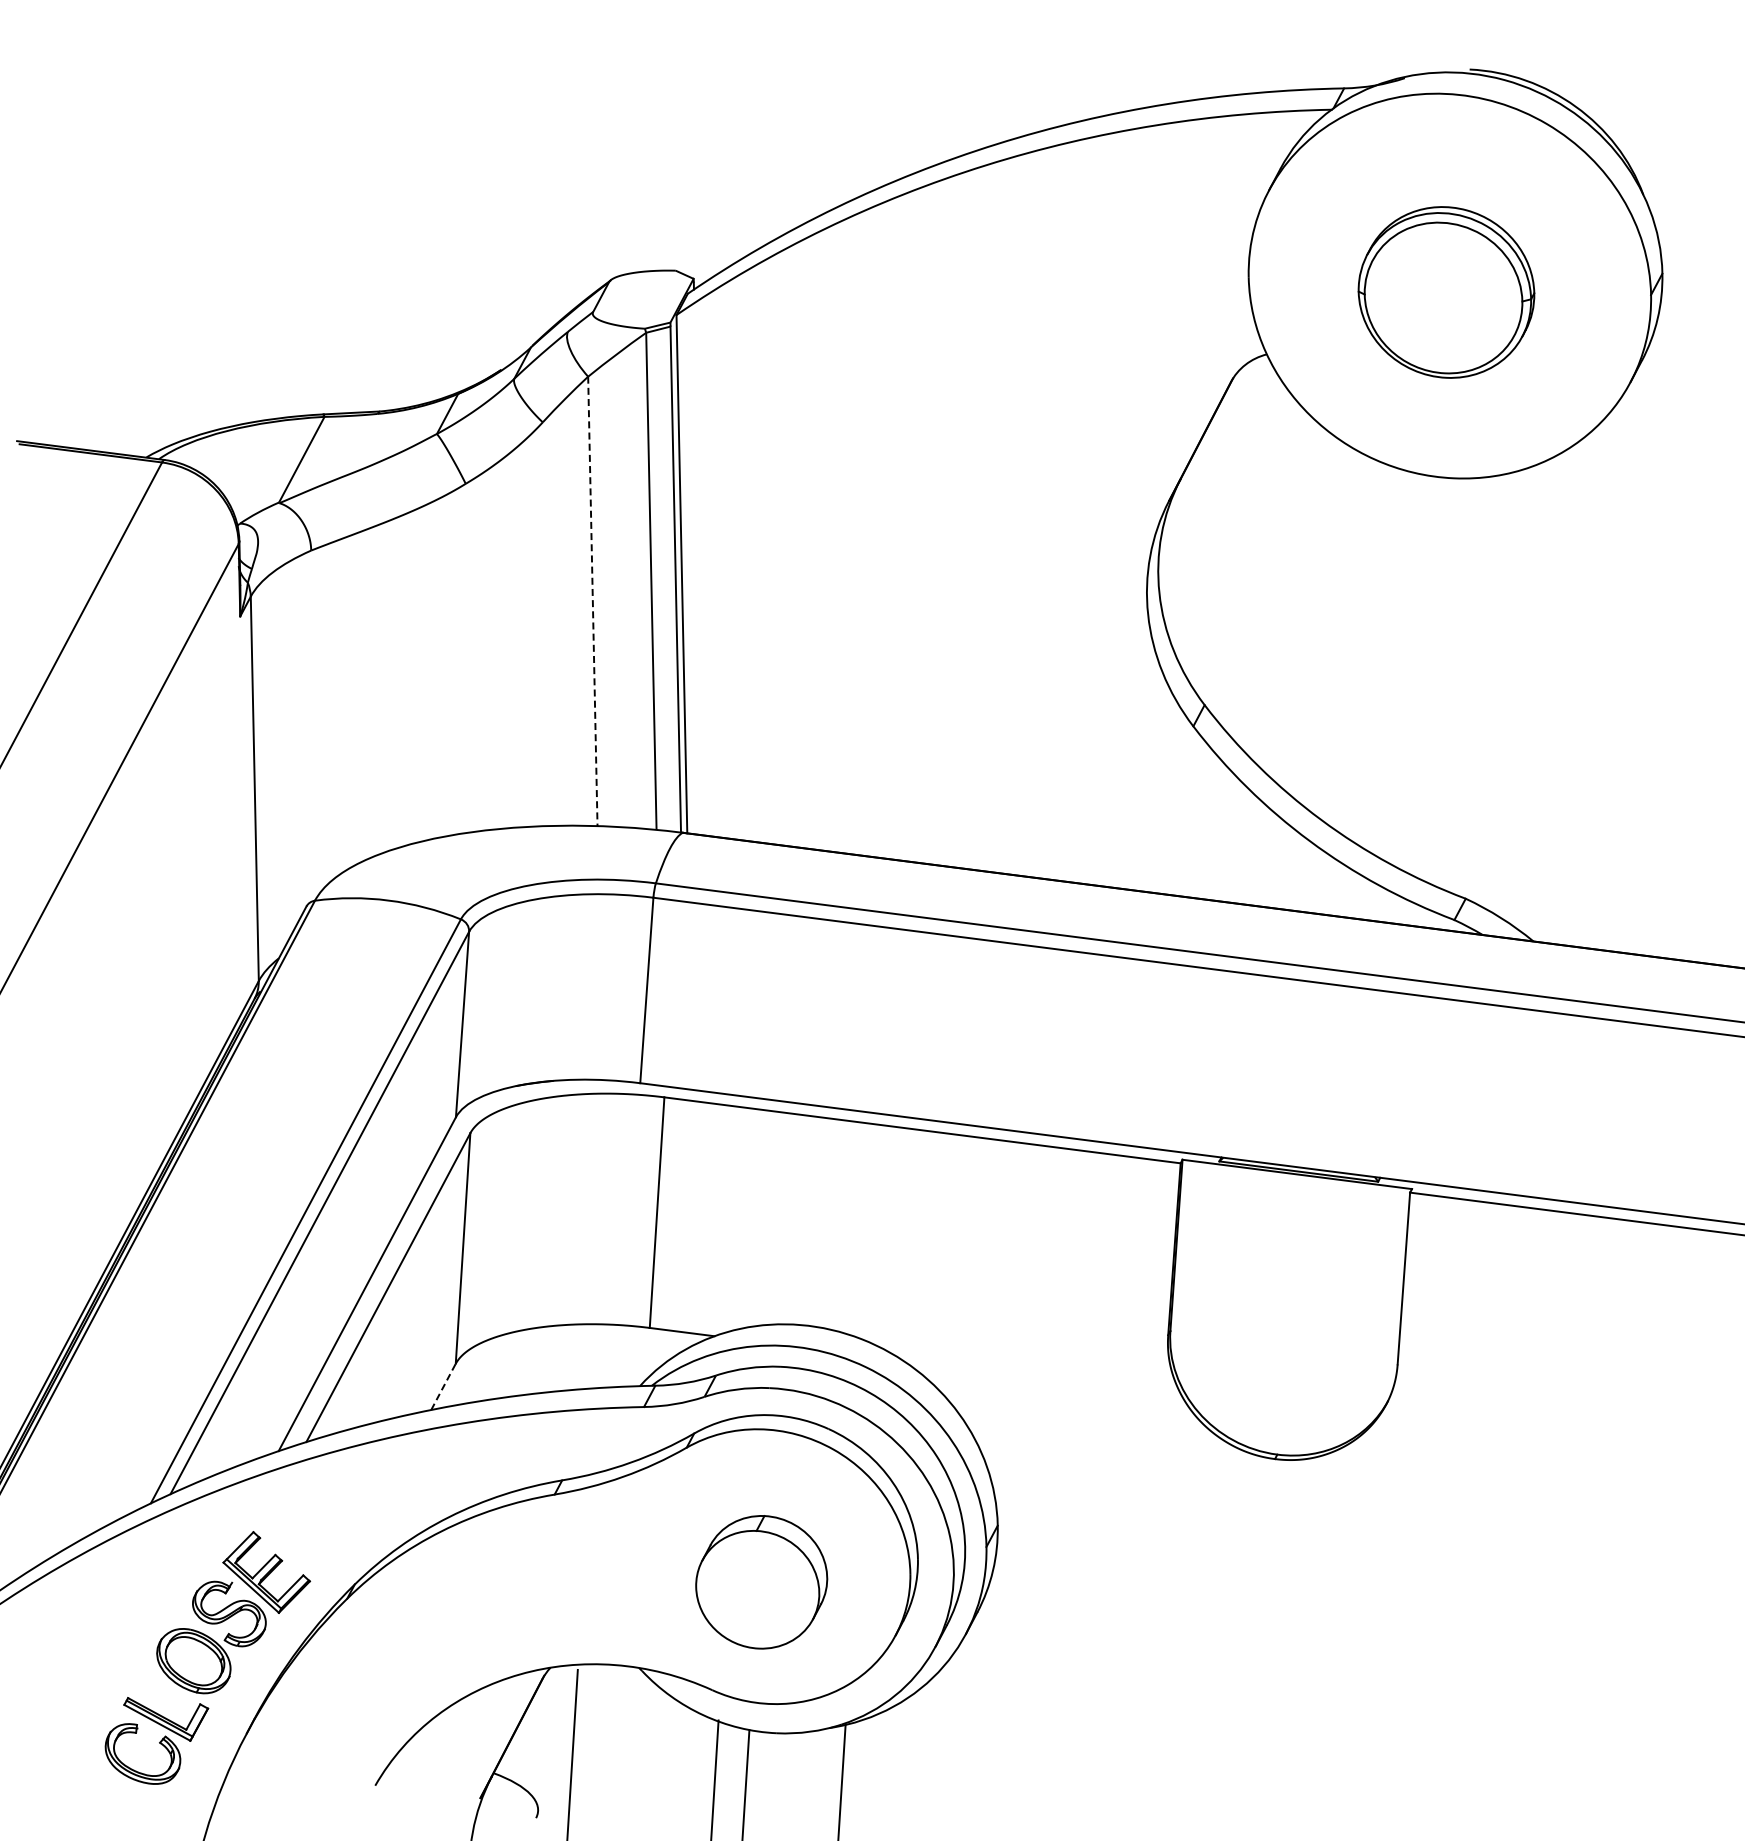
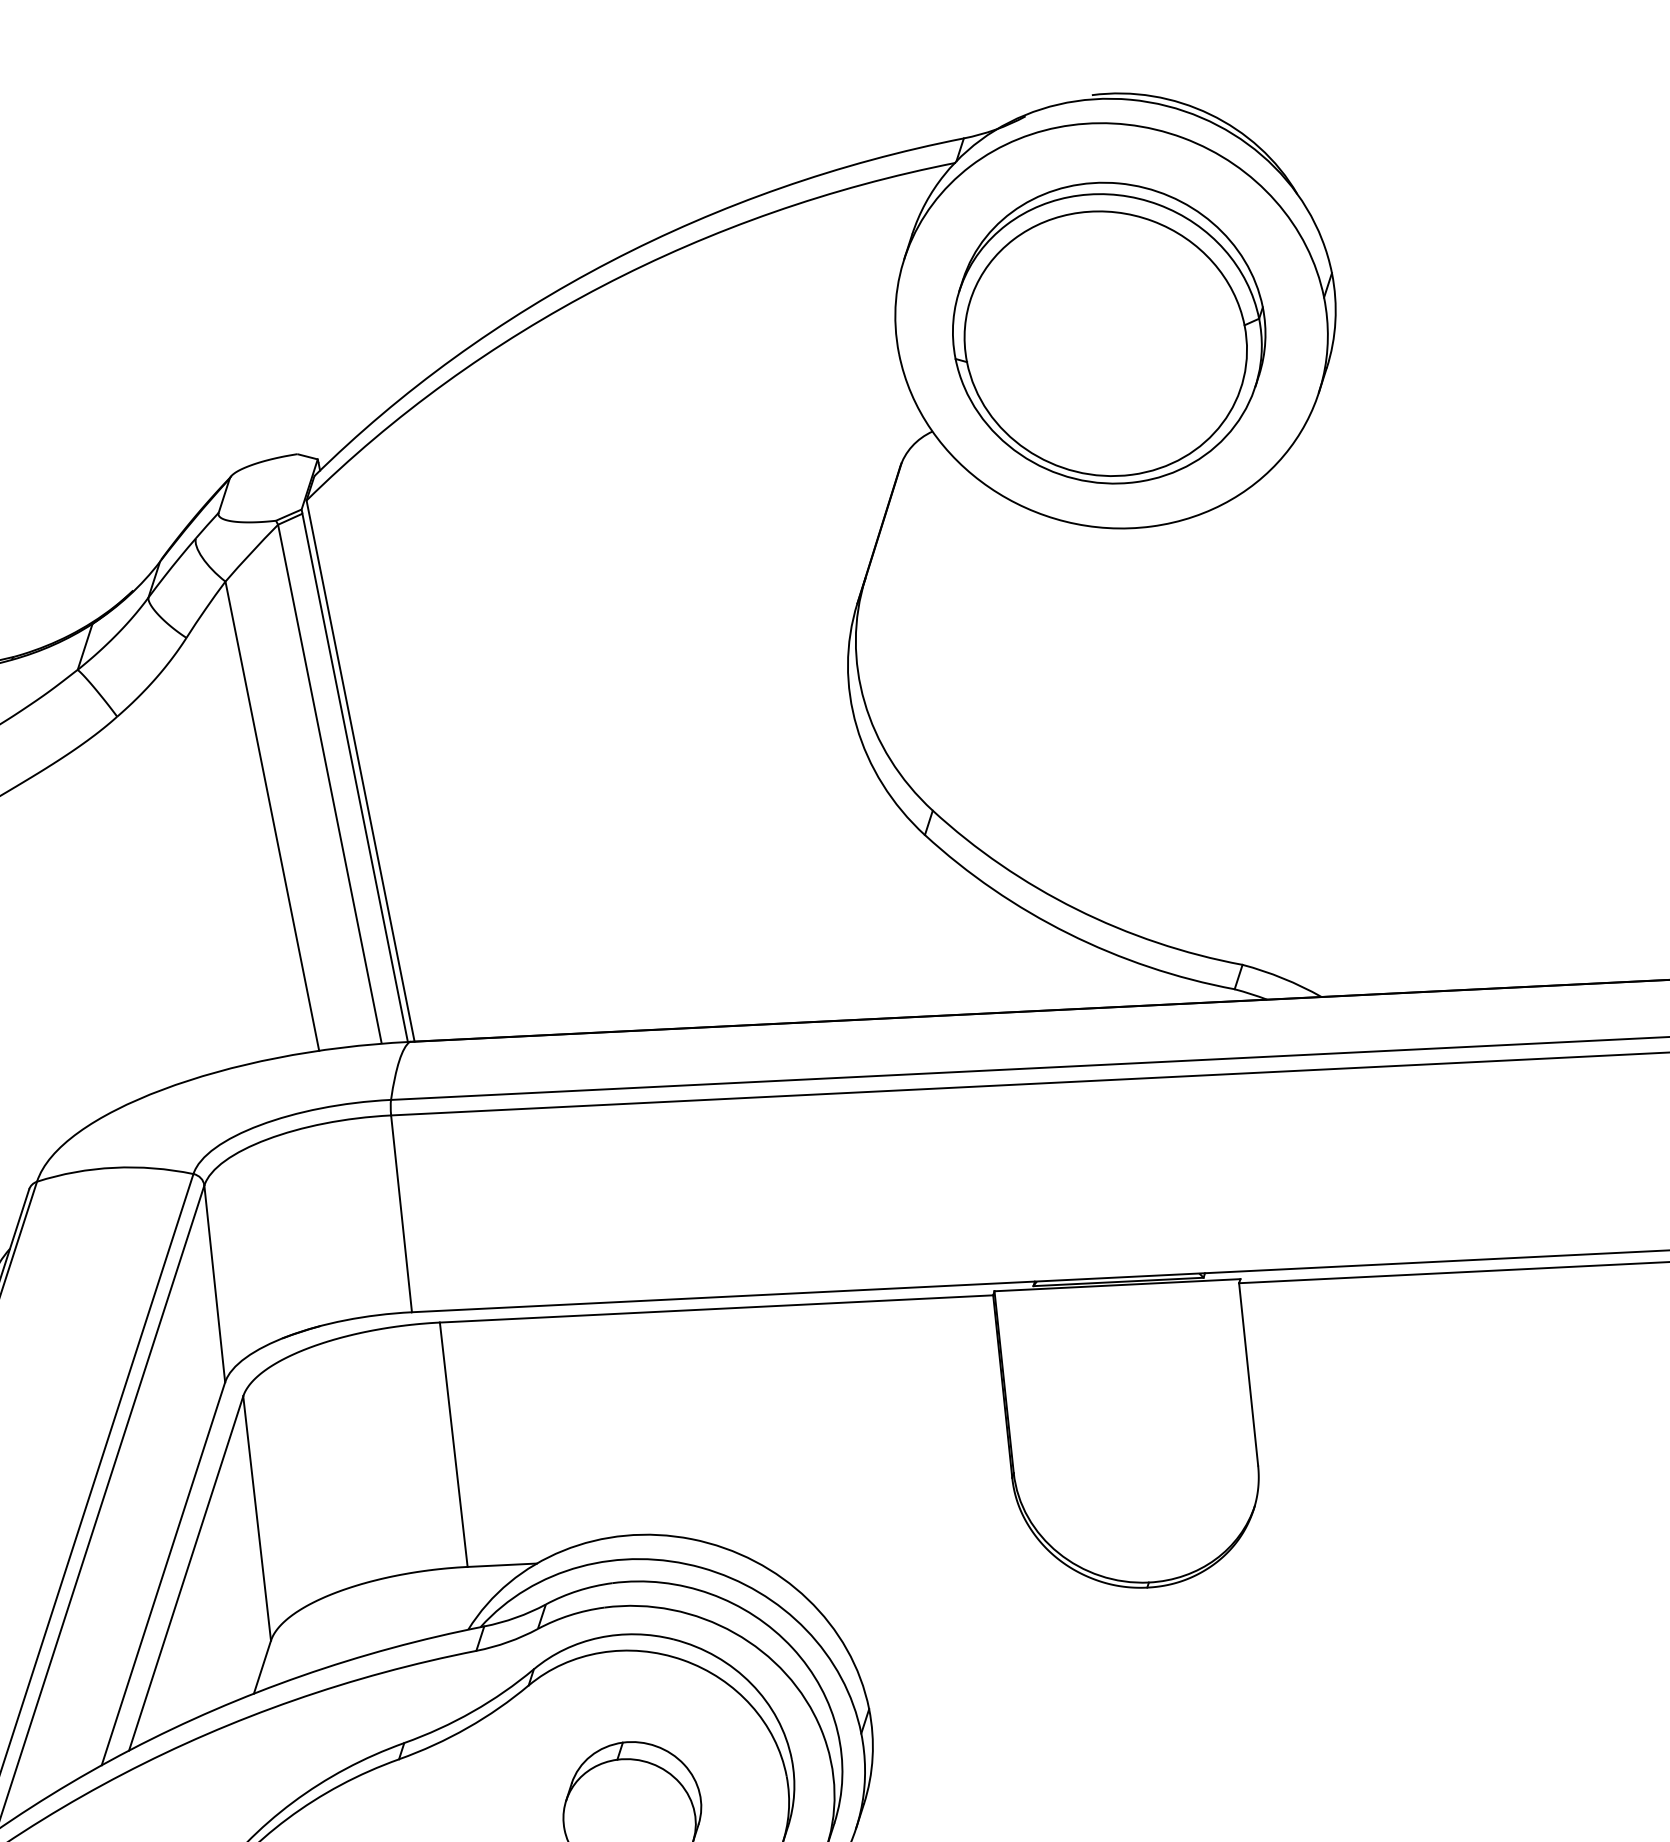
part: (1446, 292) -> (1109, 333), size x1.67
line: (592, 601) -> (271, 816), dashed -> solid
line: (443, 1386) -> (262, 1666), dashed -> solid

